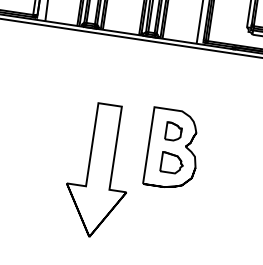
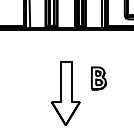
part: (172, 149) -> (98, 78), size x0.6

